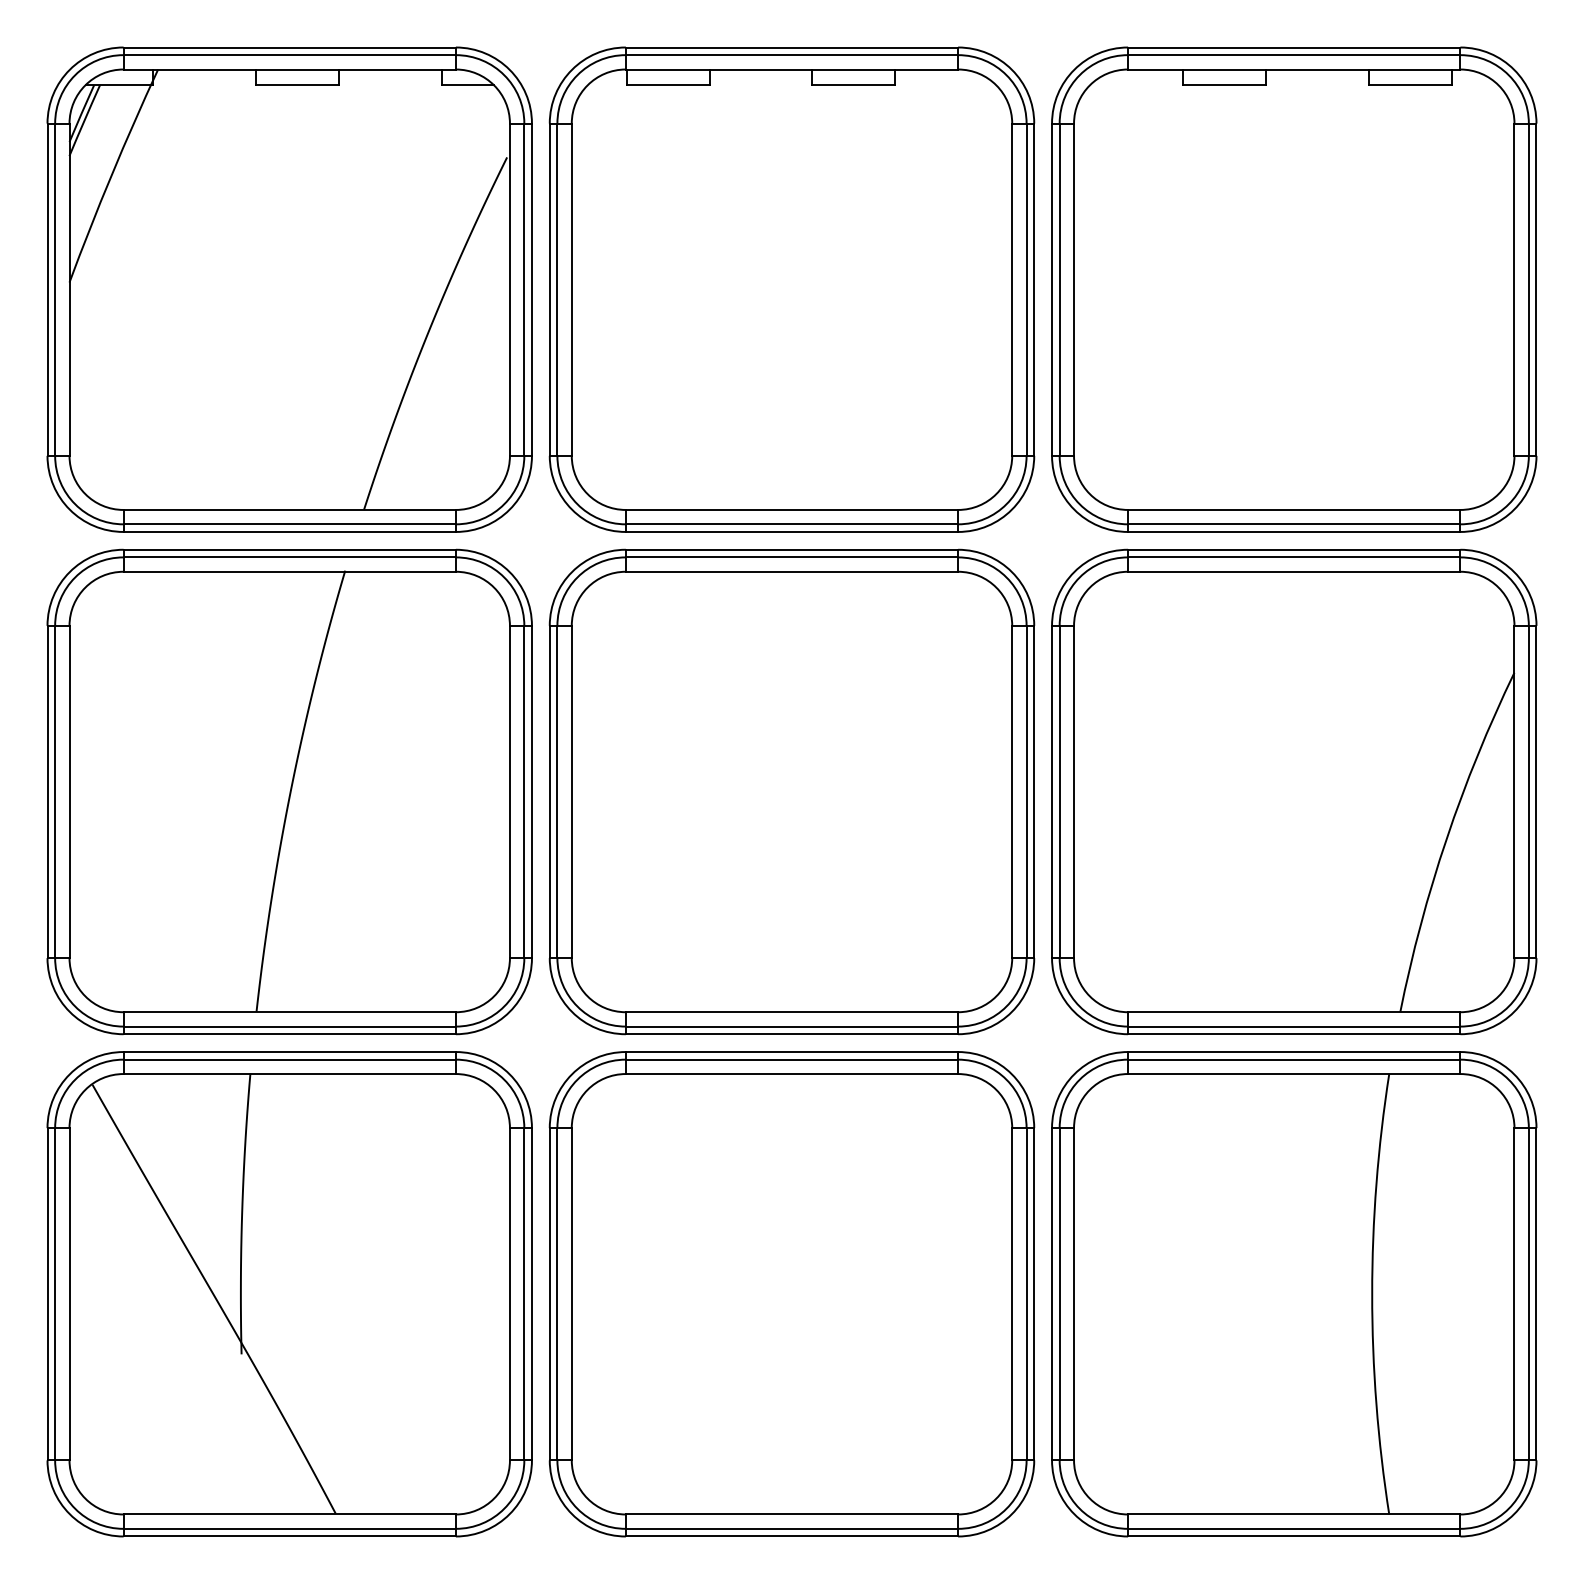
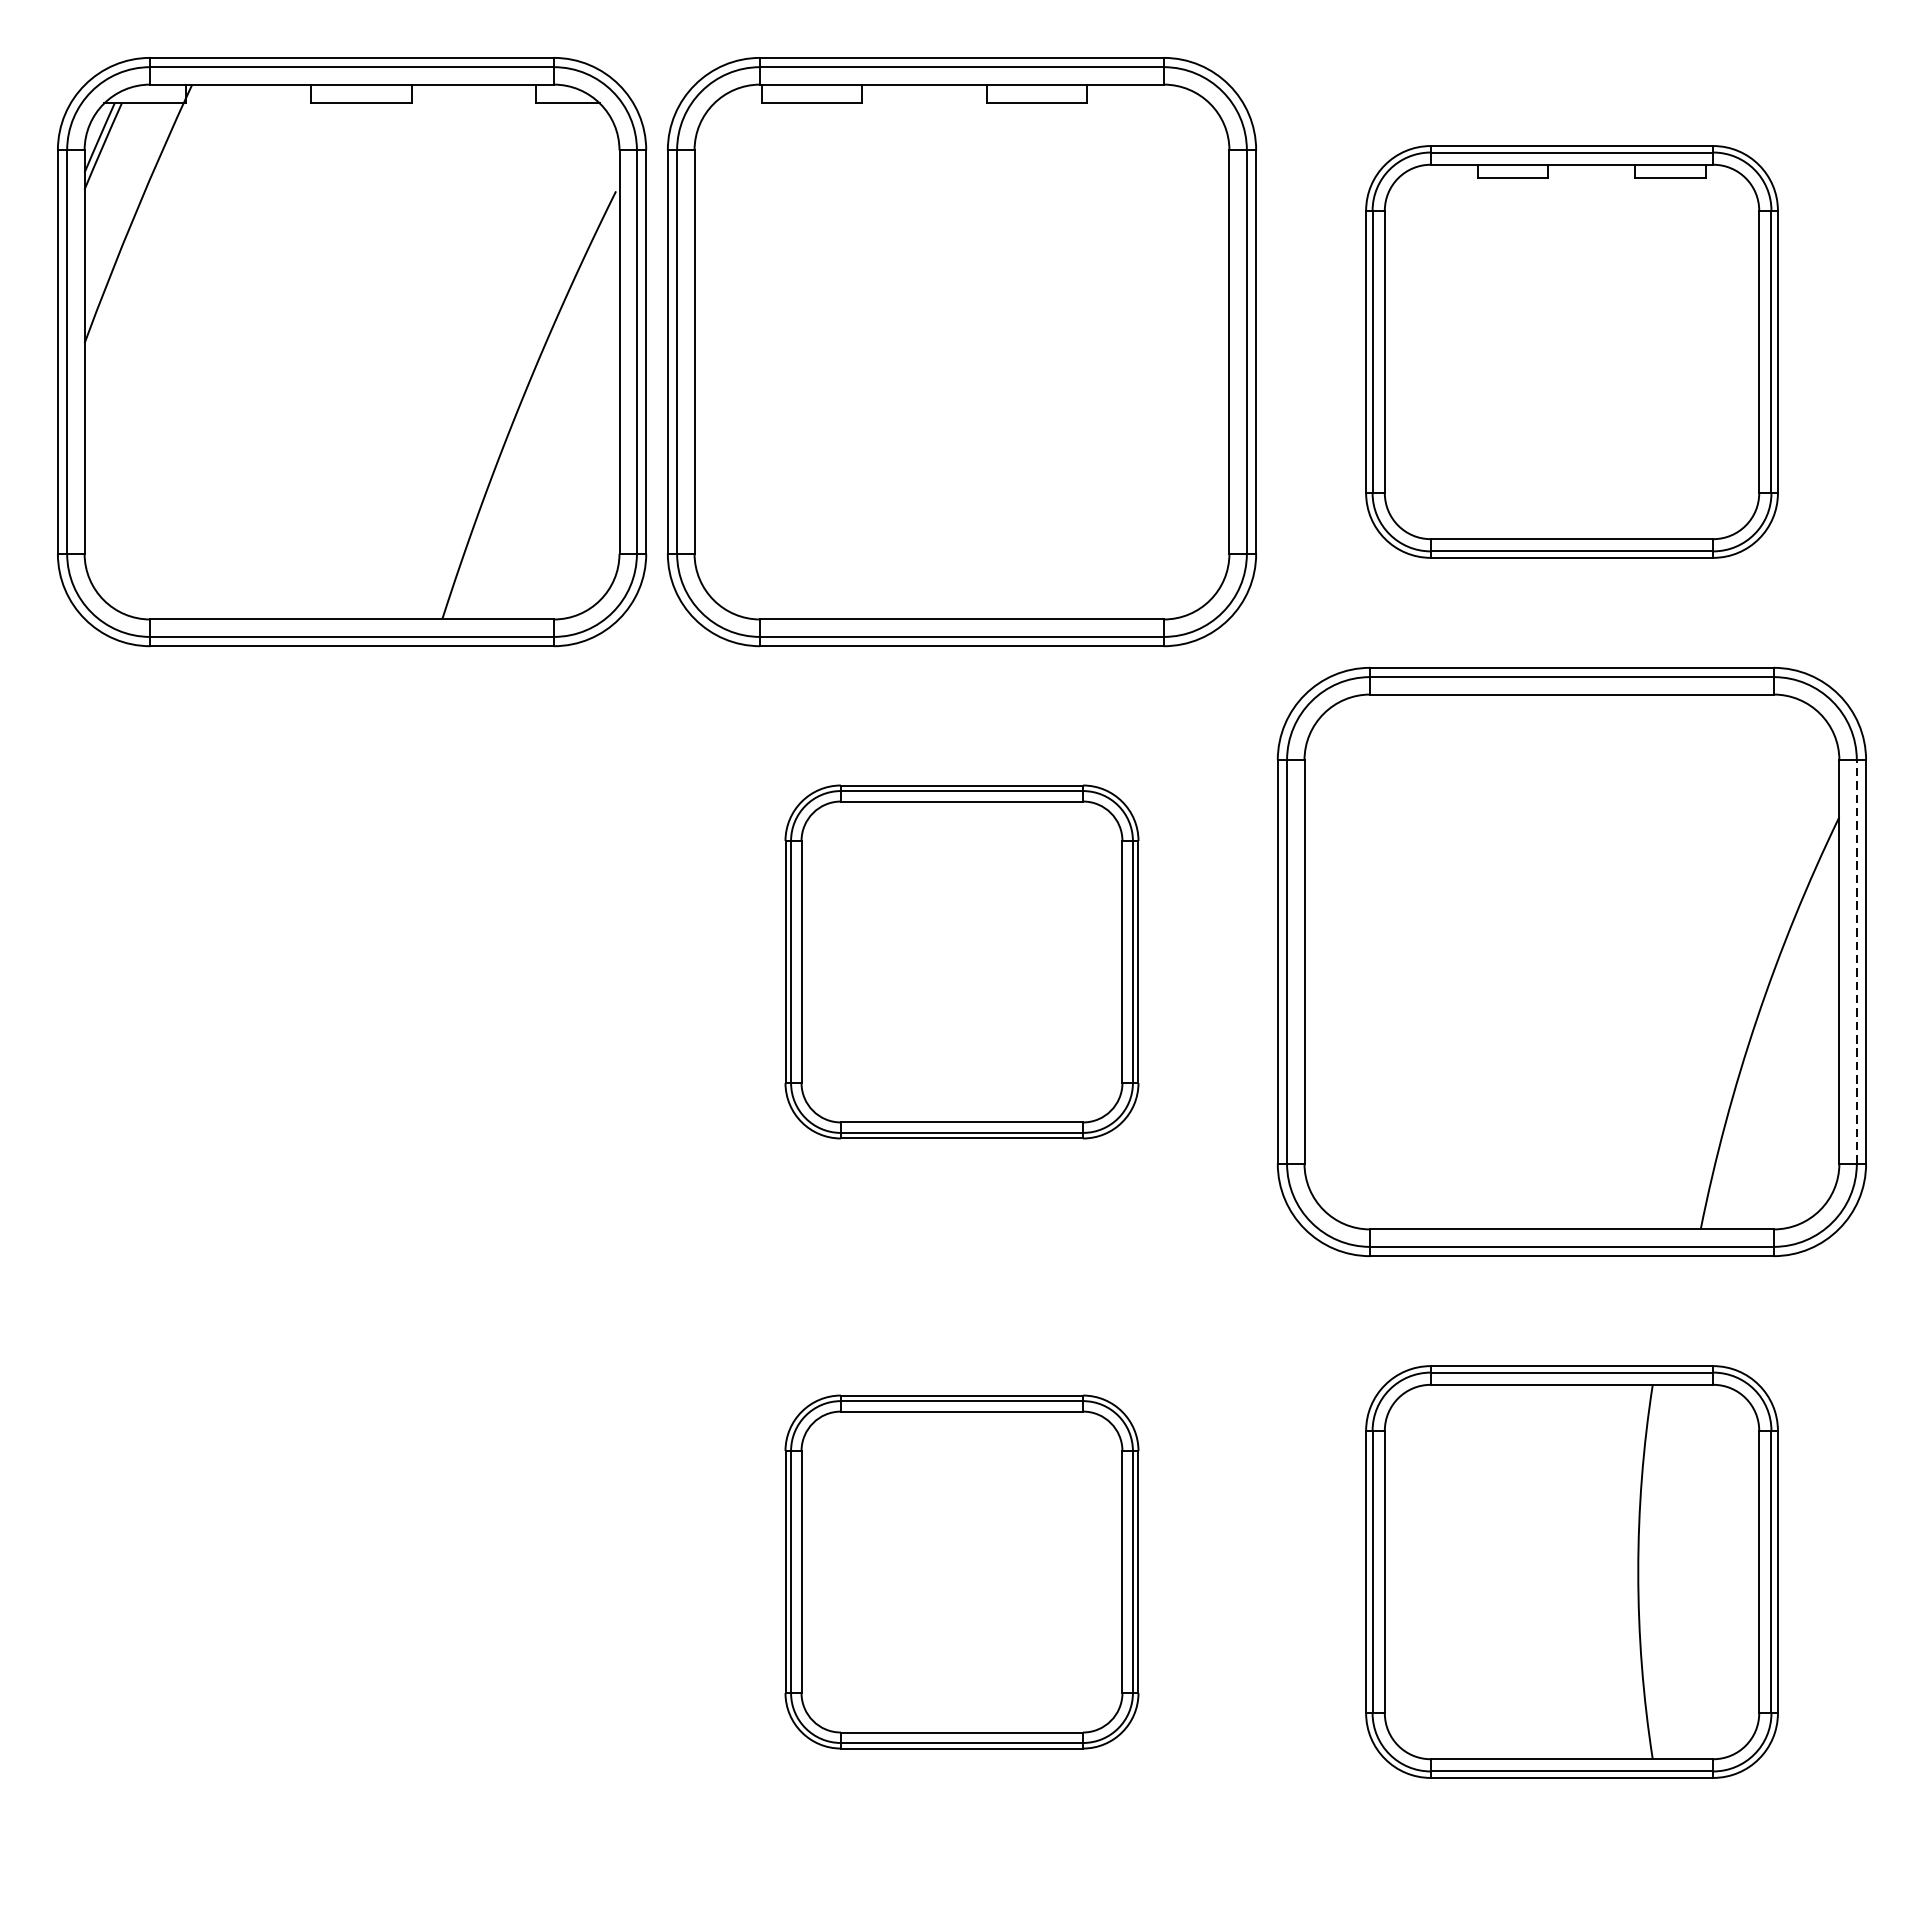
part: (1294, 289) -> (1572, 351), size x0.7
part: (289, 791) -> (351, 961), removed
part: (791, 791) -> (961, 961), size x0.6
line: (1528, 791) -> (1856, 961), solid -> dashed
part: (289, 1294) -> (351, 1572), removed
part: (791, 1294) -> (961, 1572), size x0.6
part: (1294, 1294) -> (1572, 1572), size x0.7

